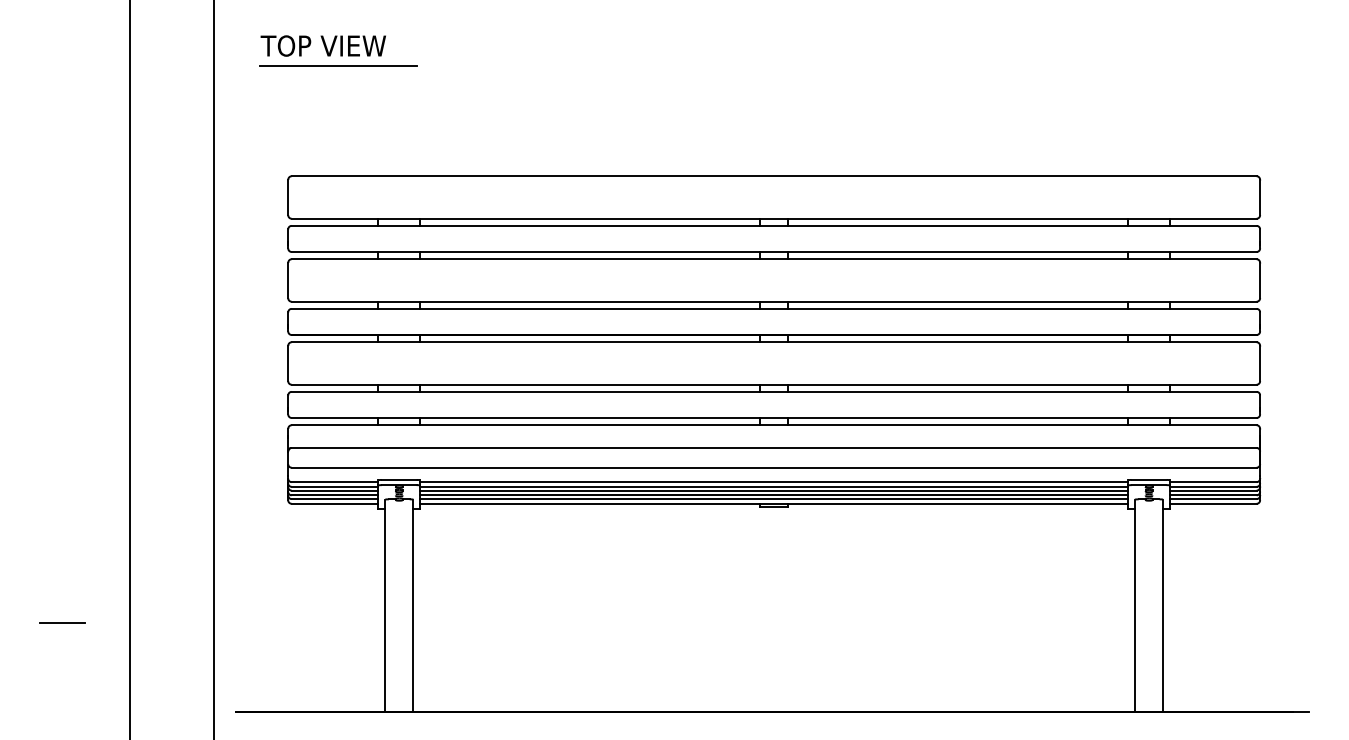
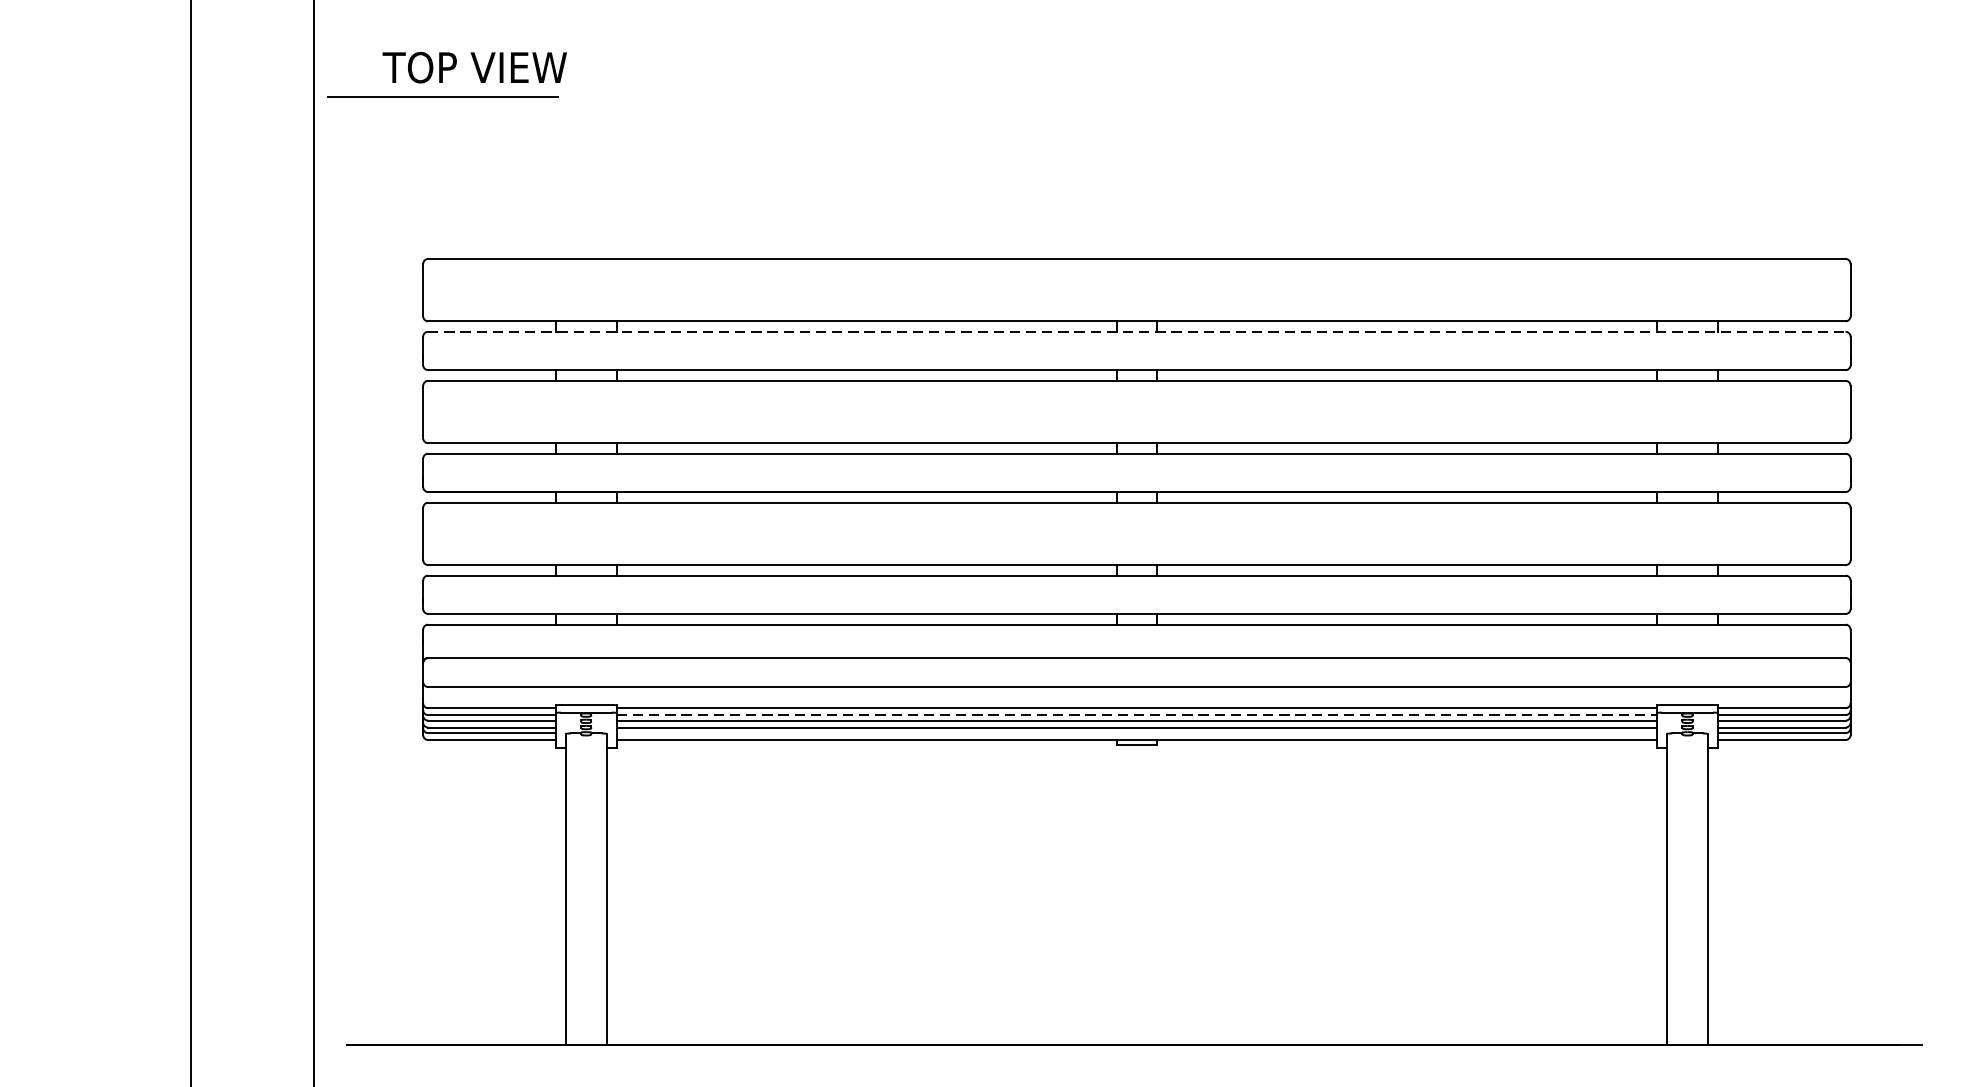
line: (338, 65) -> (442, 96), moved
line: (774, 225) -> (1137, 331), solid -> dashed
line: (774, 486) -> (1137, 714), solid -> dashed
line: (774, 499) -> (1137, 733), removed
line: (62, 622) -> (91, 914), removed

